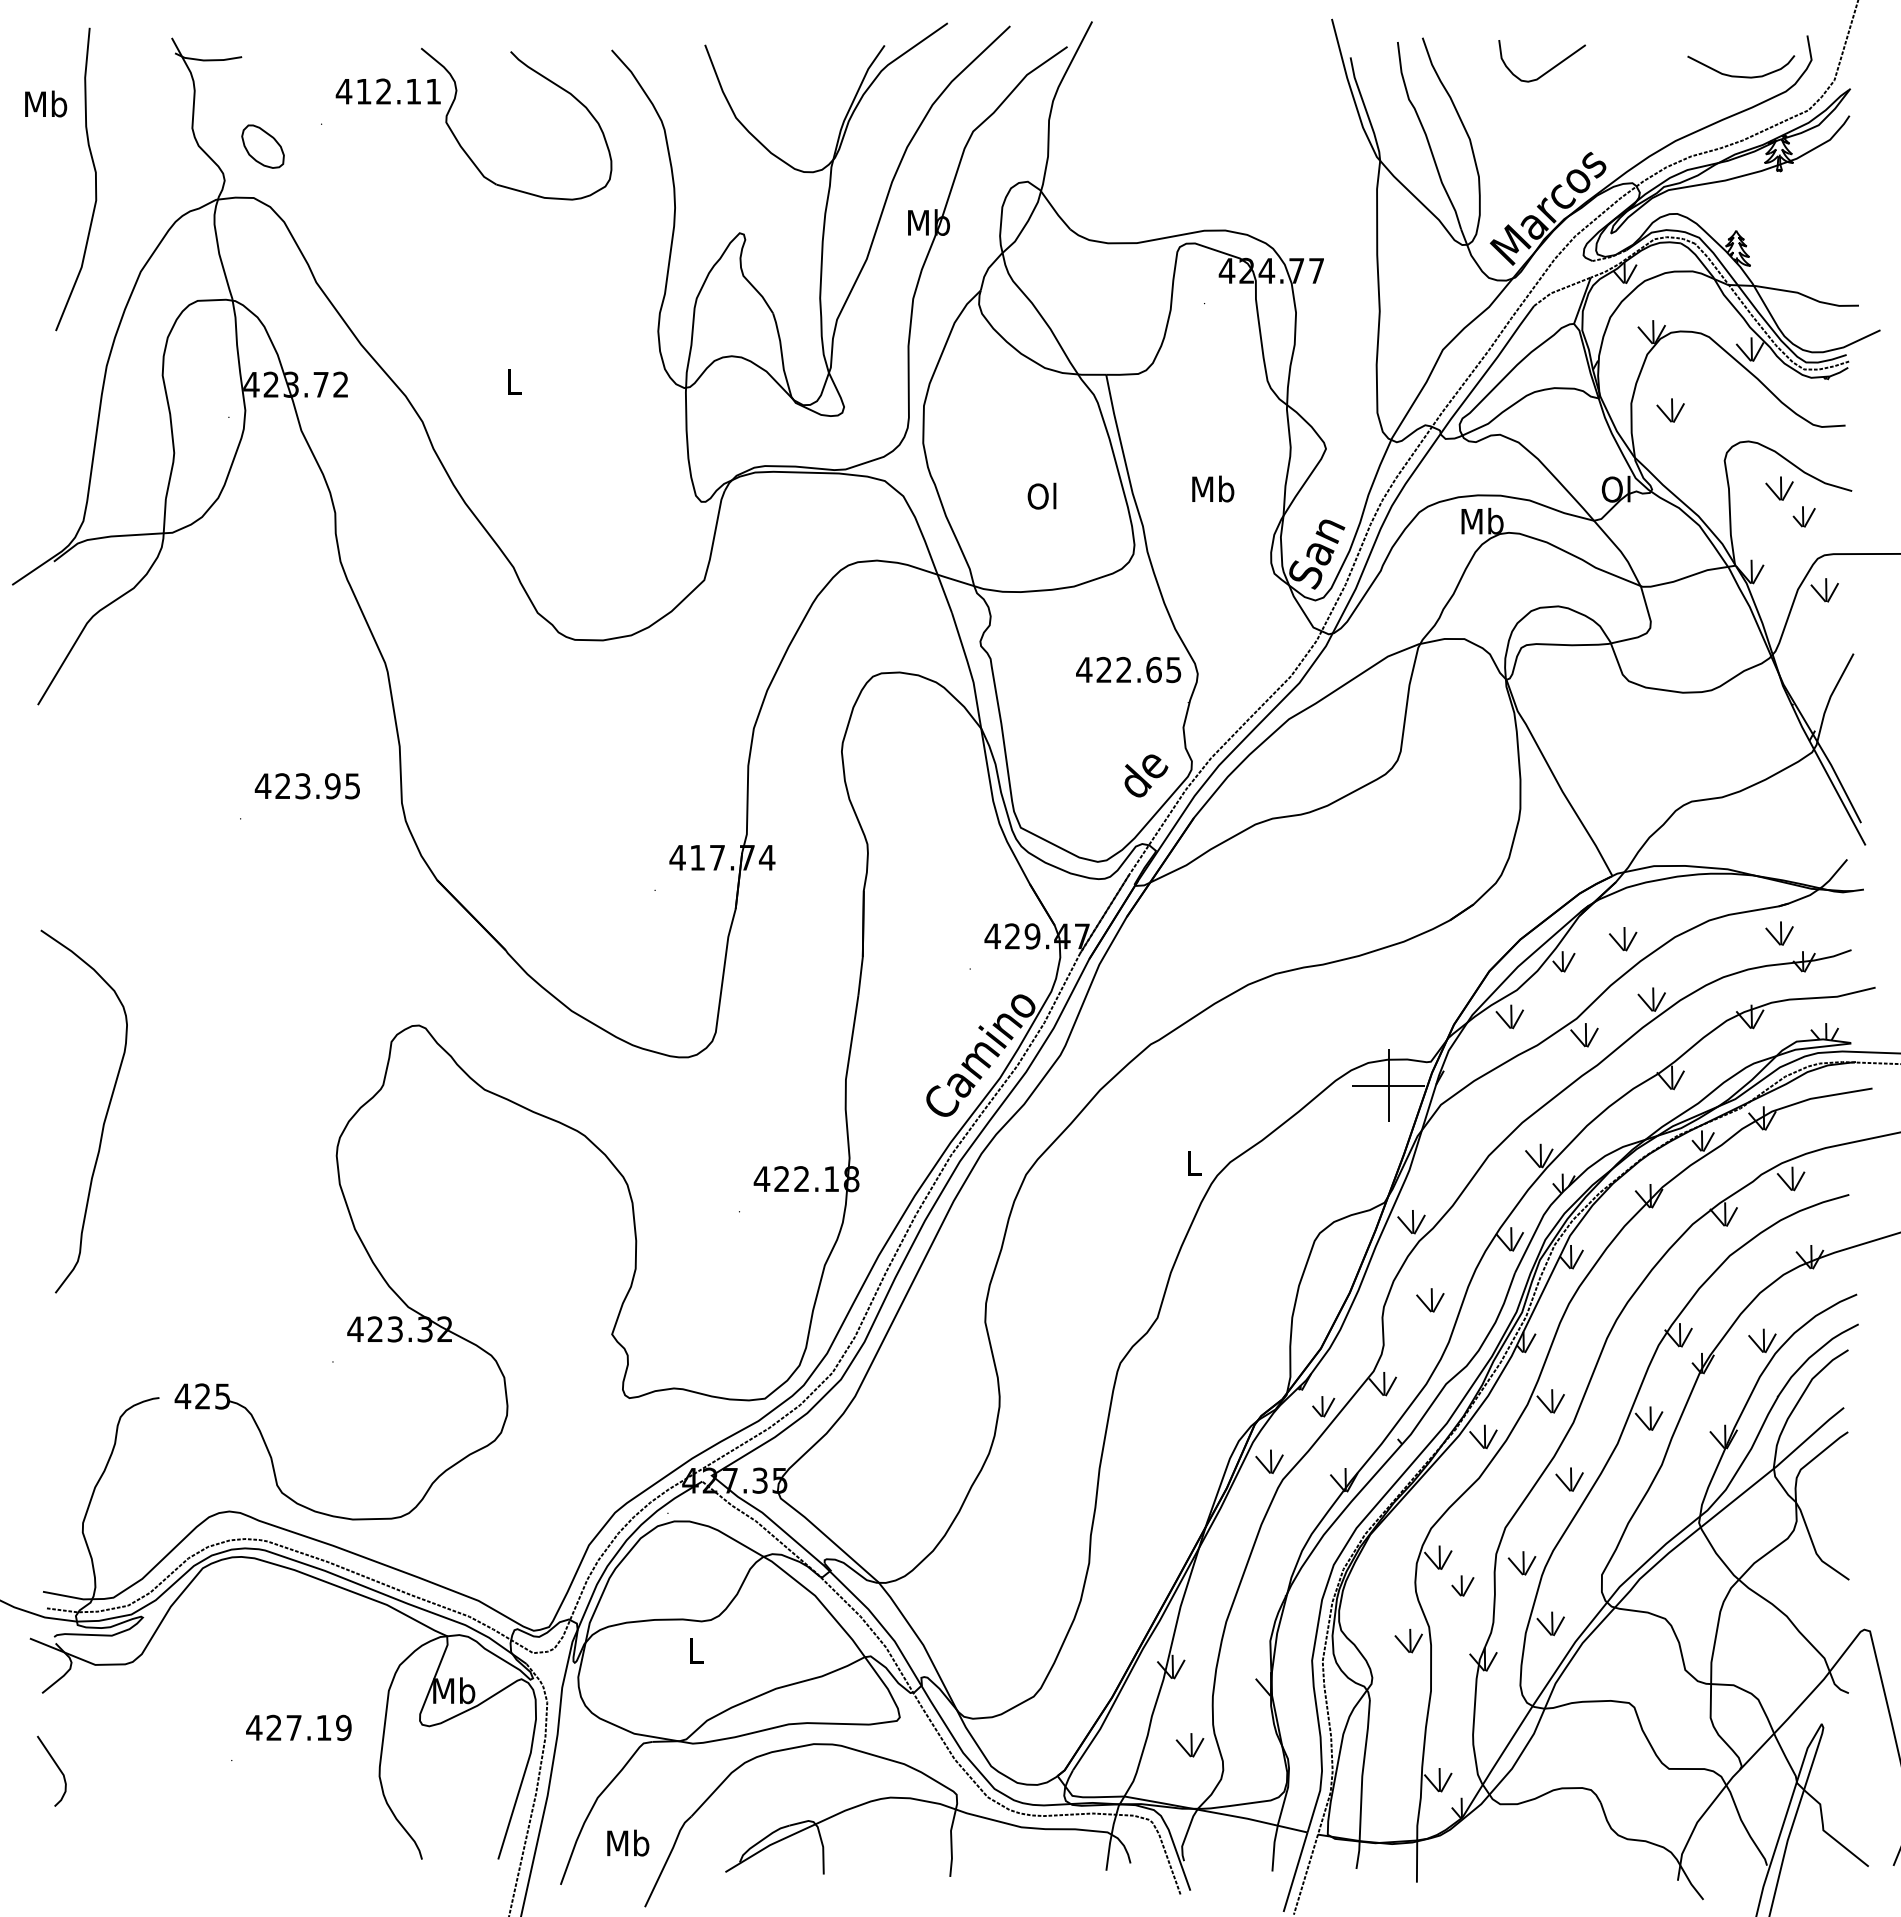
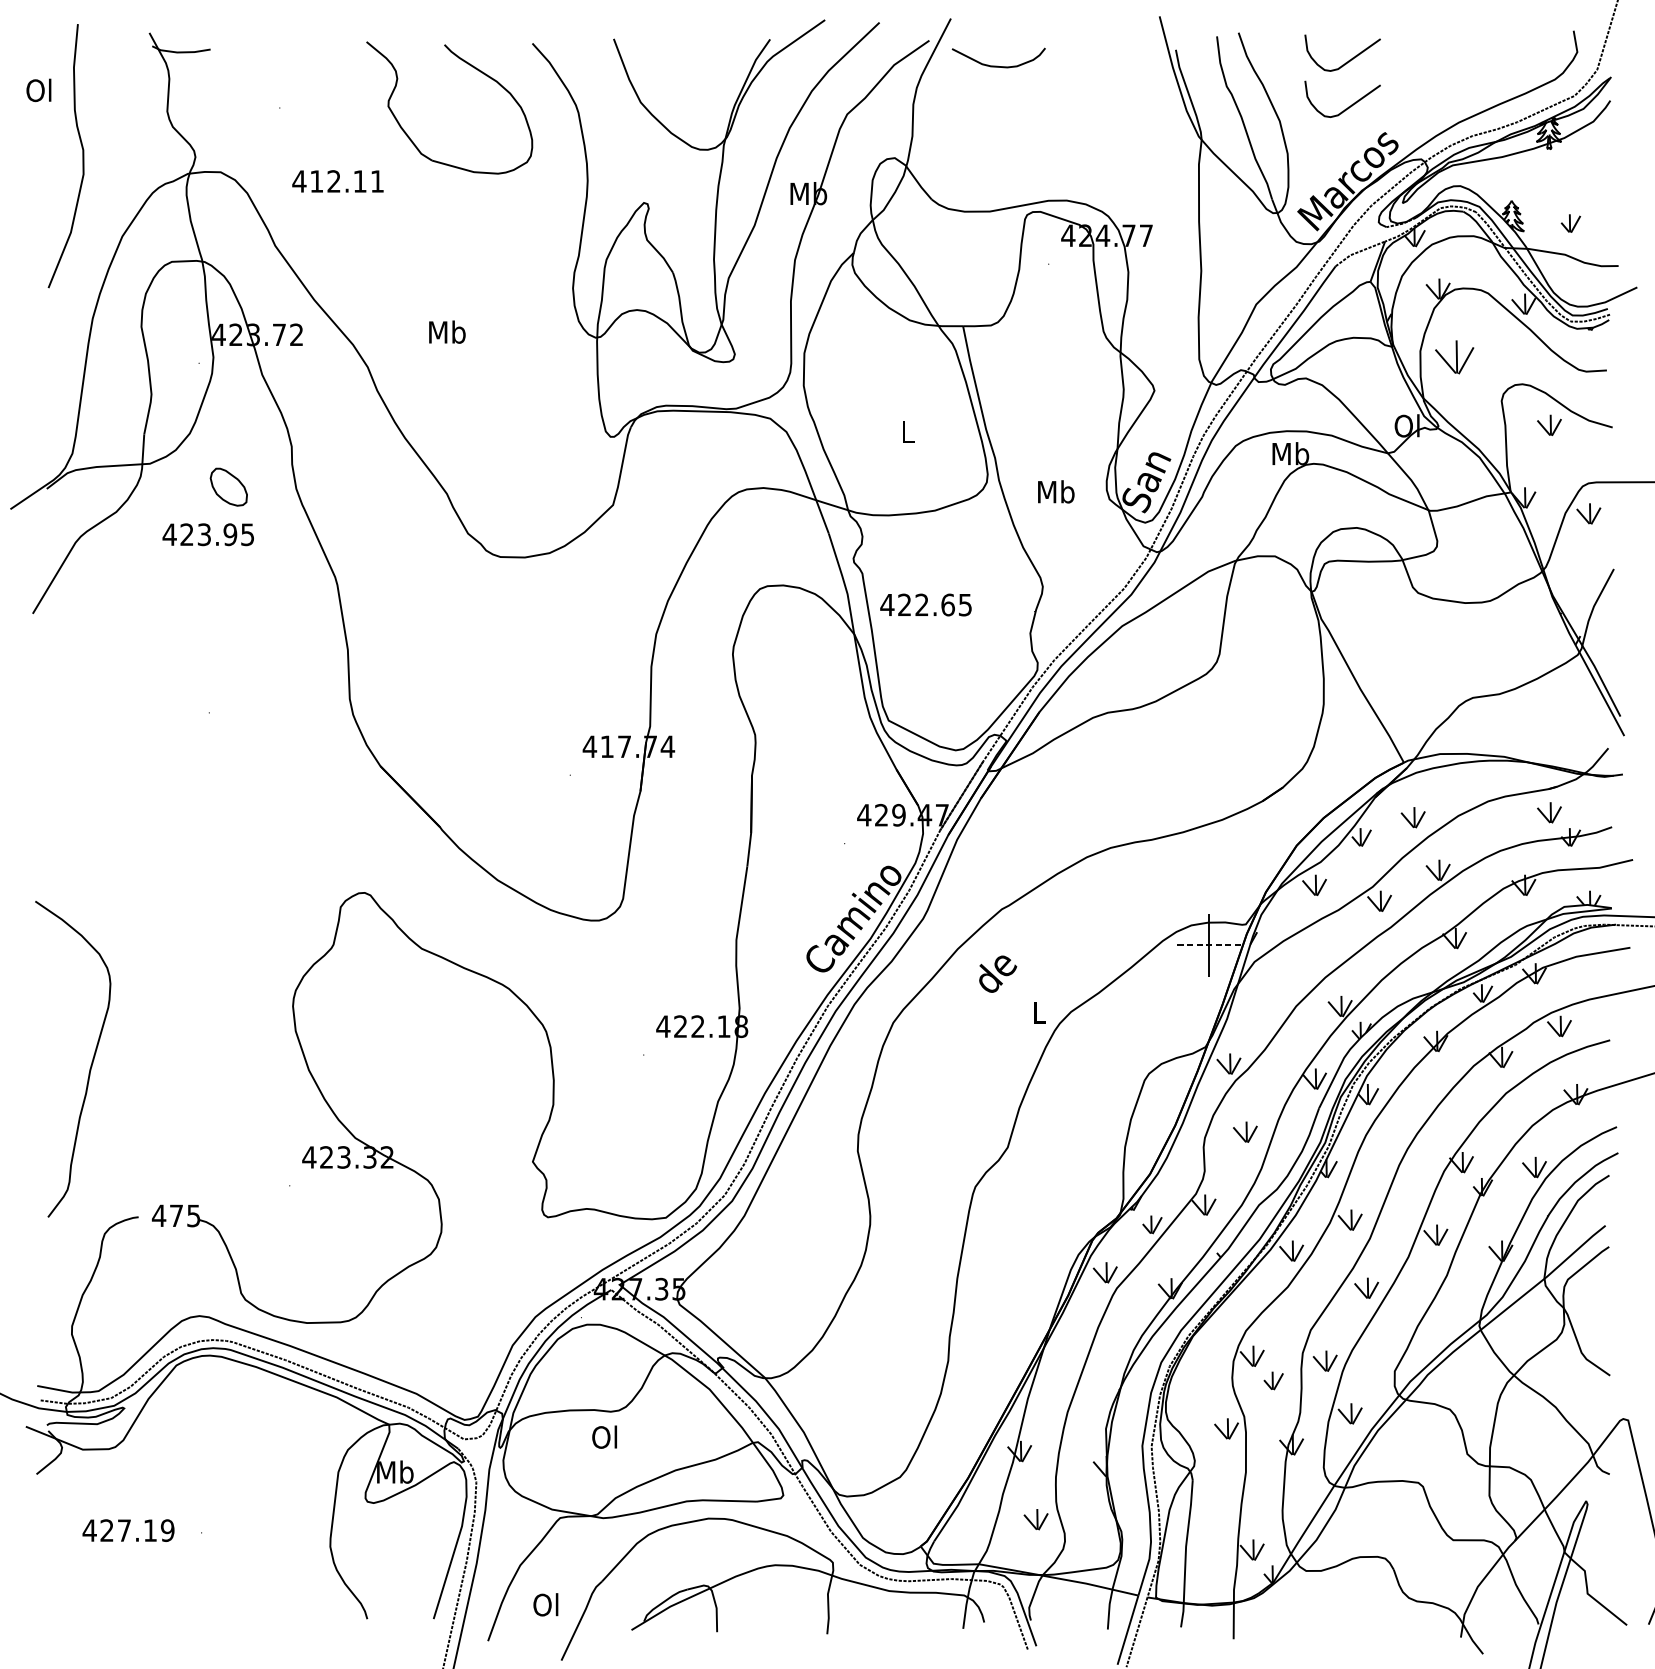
curve: (1738, 75) -> (996, 65), moved
text: (387, 91) -> (337, 181), moved
text: (46, 103) -> (40, 89), Mb -> Ol
curve: (1547, 123) -> (1347, 107), added
part: (262, 146) -> (228, 487), moved
text: (514, 381) -> (447, 332), L -> Mb
part: (1670, 410) -> (1454, 357), size x1.6
text: (1213, 488) -> (1056, 491), moved
text: (1041, 495) -> (906, 431), Ol -> L
part: (1803, 516) -> (1570, 223), moved
text: (1128, 670) -> (925, 605), moved
text: (1146, 775) -> (998, 973), moved
text: (306, 786) -> (207, 534), moved
line: (1389, 1085) -> (1209, 945), solid -> dashed
curve: (104, 1117) -> (90, 1064), moved
text: (202, 1396) -> (176, 1215), 425 -> 475
text: (694, 1650) -> (604, 1437), L -> Ol
text: (298, 1727) -> (128, 1530), moved
curve: (56, 1766) -> (49, 1538), removed
text: (628, 1842) -> (547, 1604), Mb -> Ol

